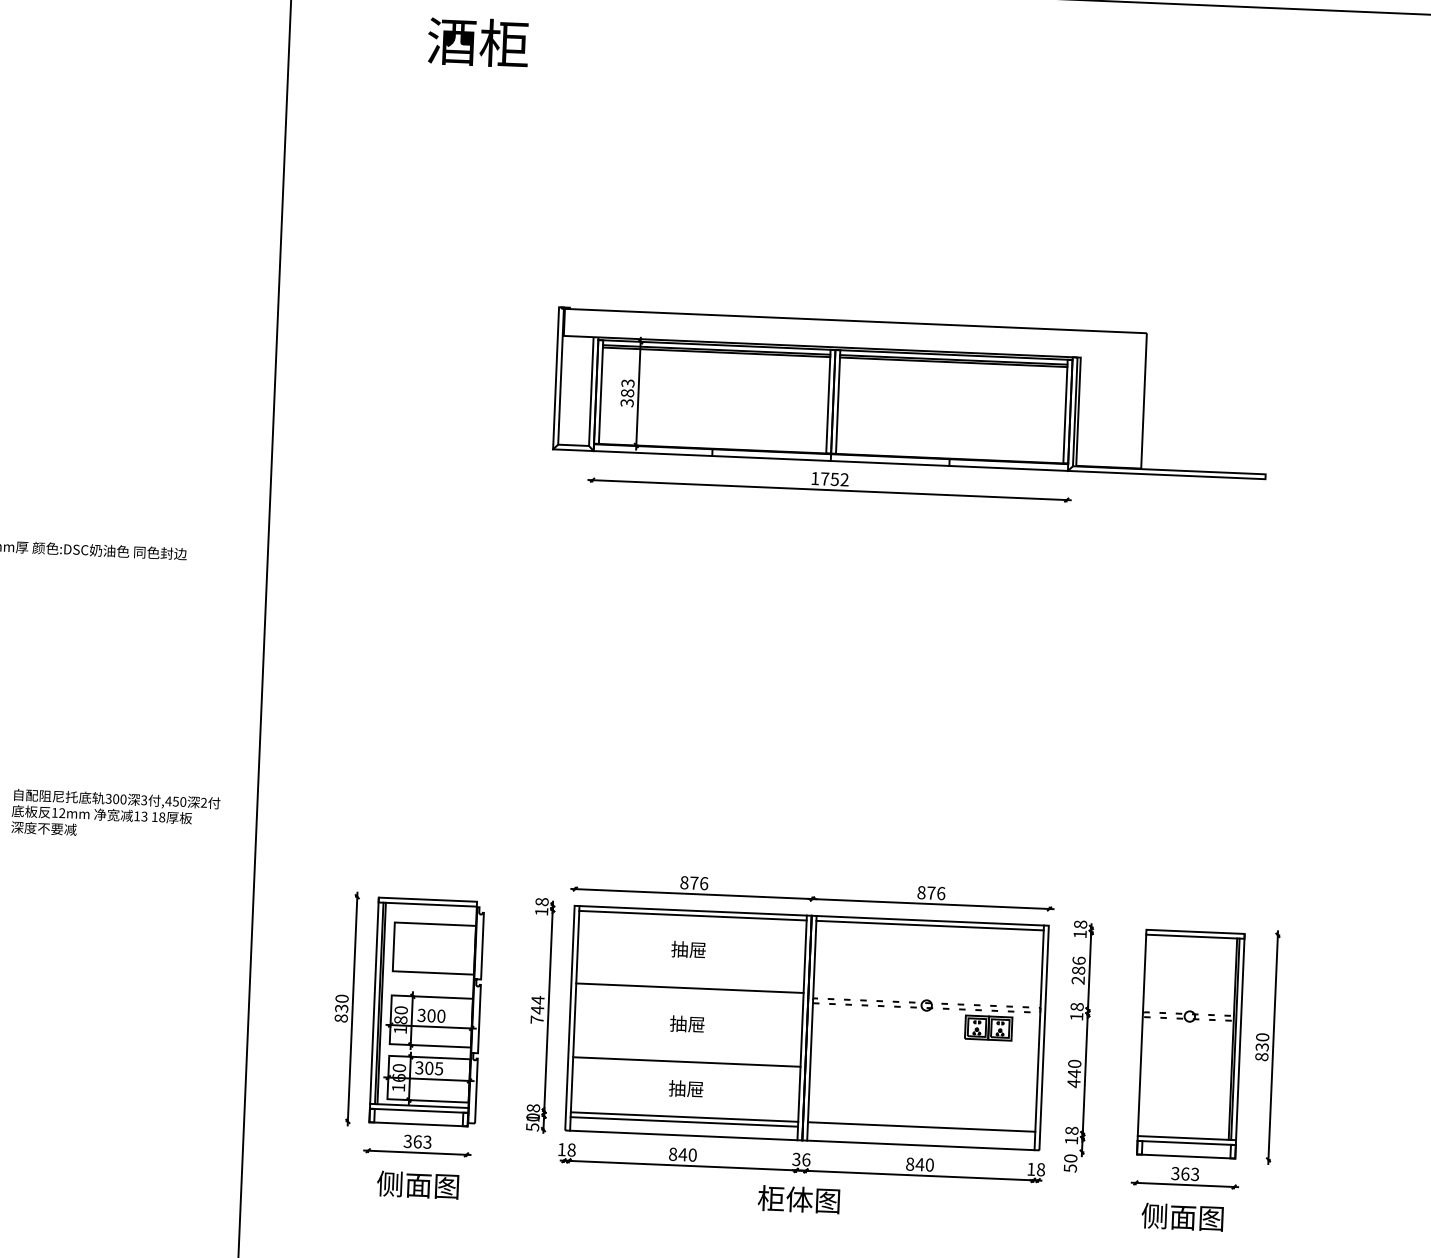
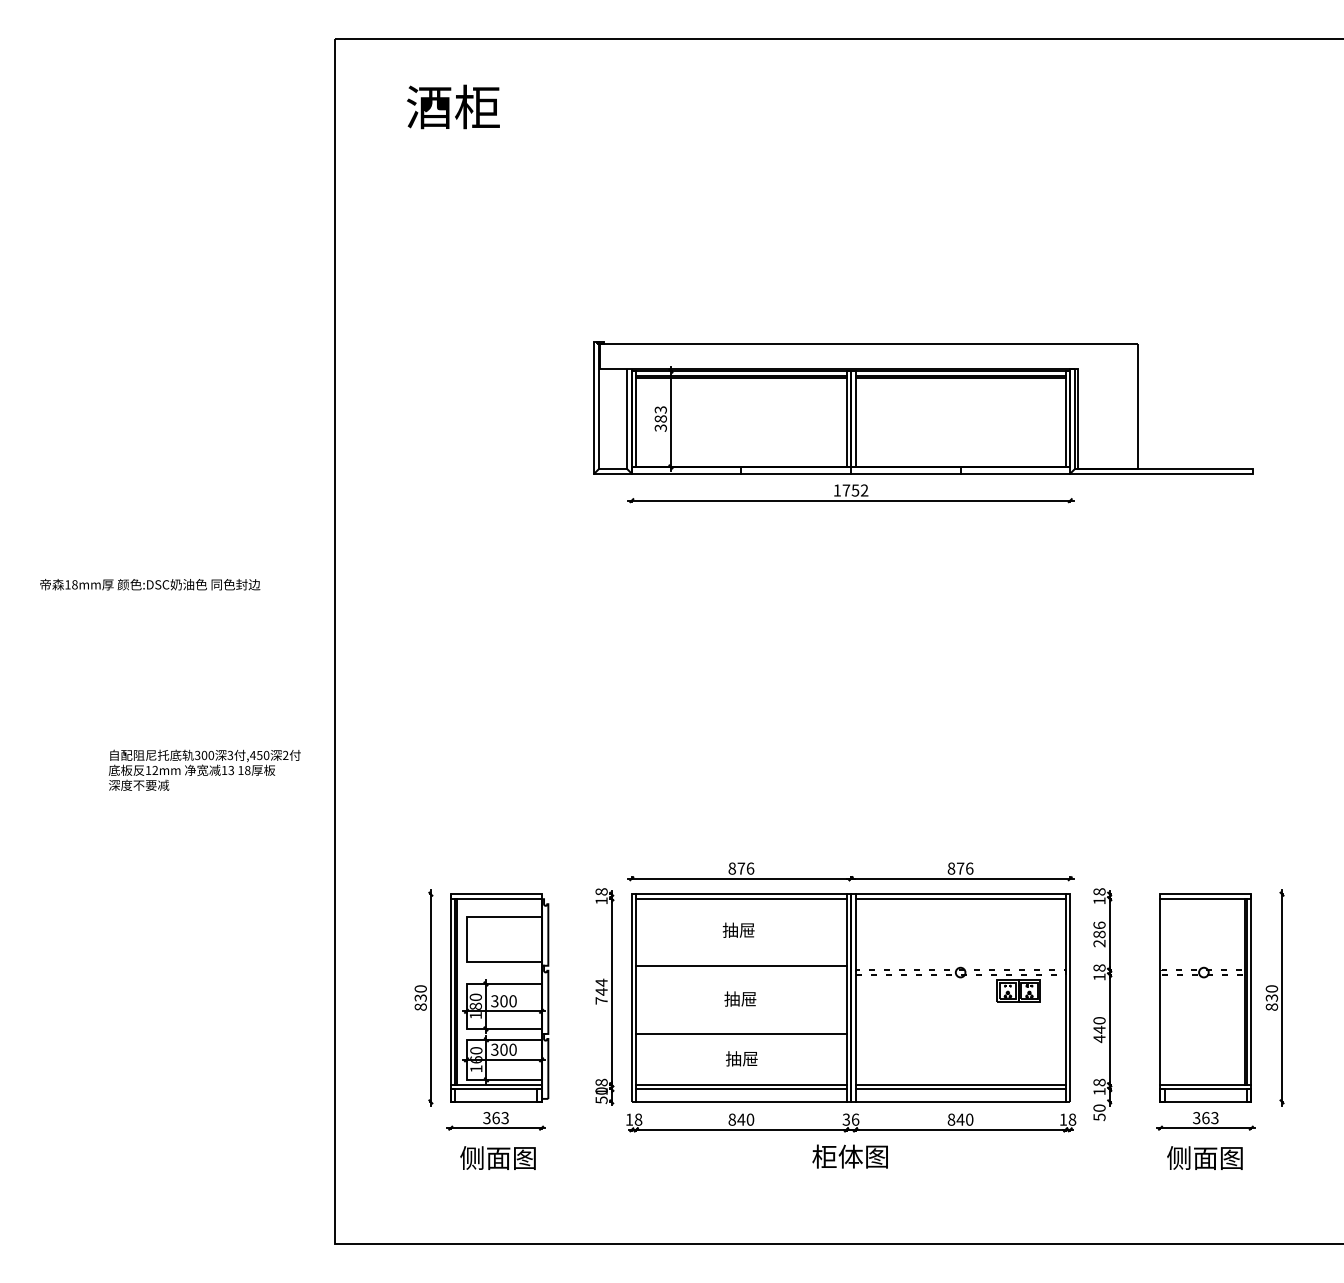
text: (478, 41) -> (453, 106), moved
text: (115, 814) -> (204, 769), moved
text: (438, 1068) -> (512, 1049), 305 -> 300
line: (921, 1131) -> (960, 1089), added

